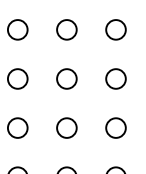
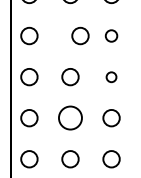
circle: (66, 29) -> (80, 35), moved
circle: (115, 29) -> (111, 35), size x0.7
circle: (115, 79) -> (111, 77), size x0.6
circle: (66, 128) -> (70, 118), size x1.4

